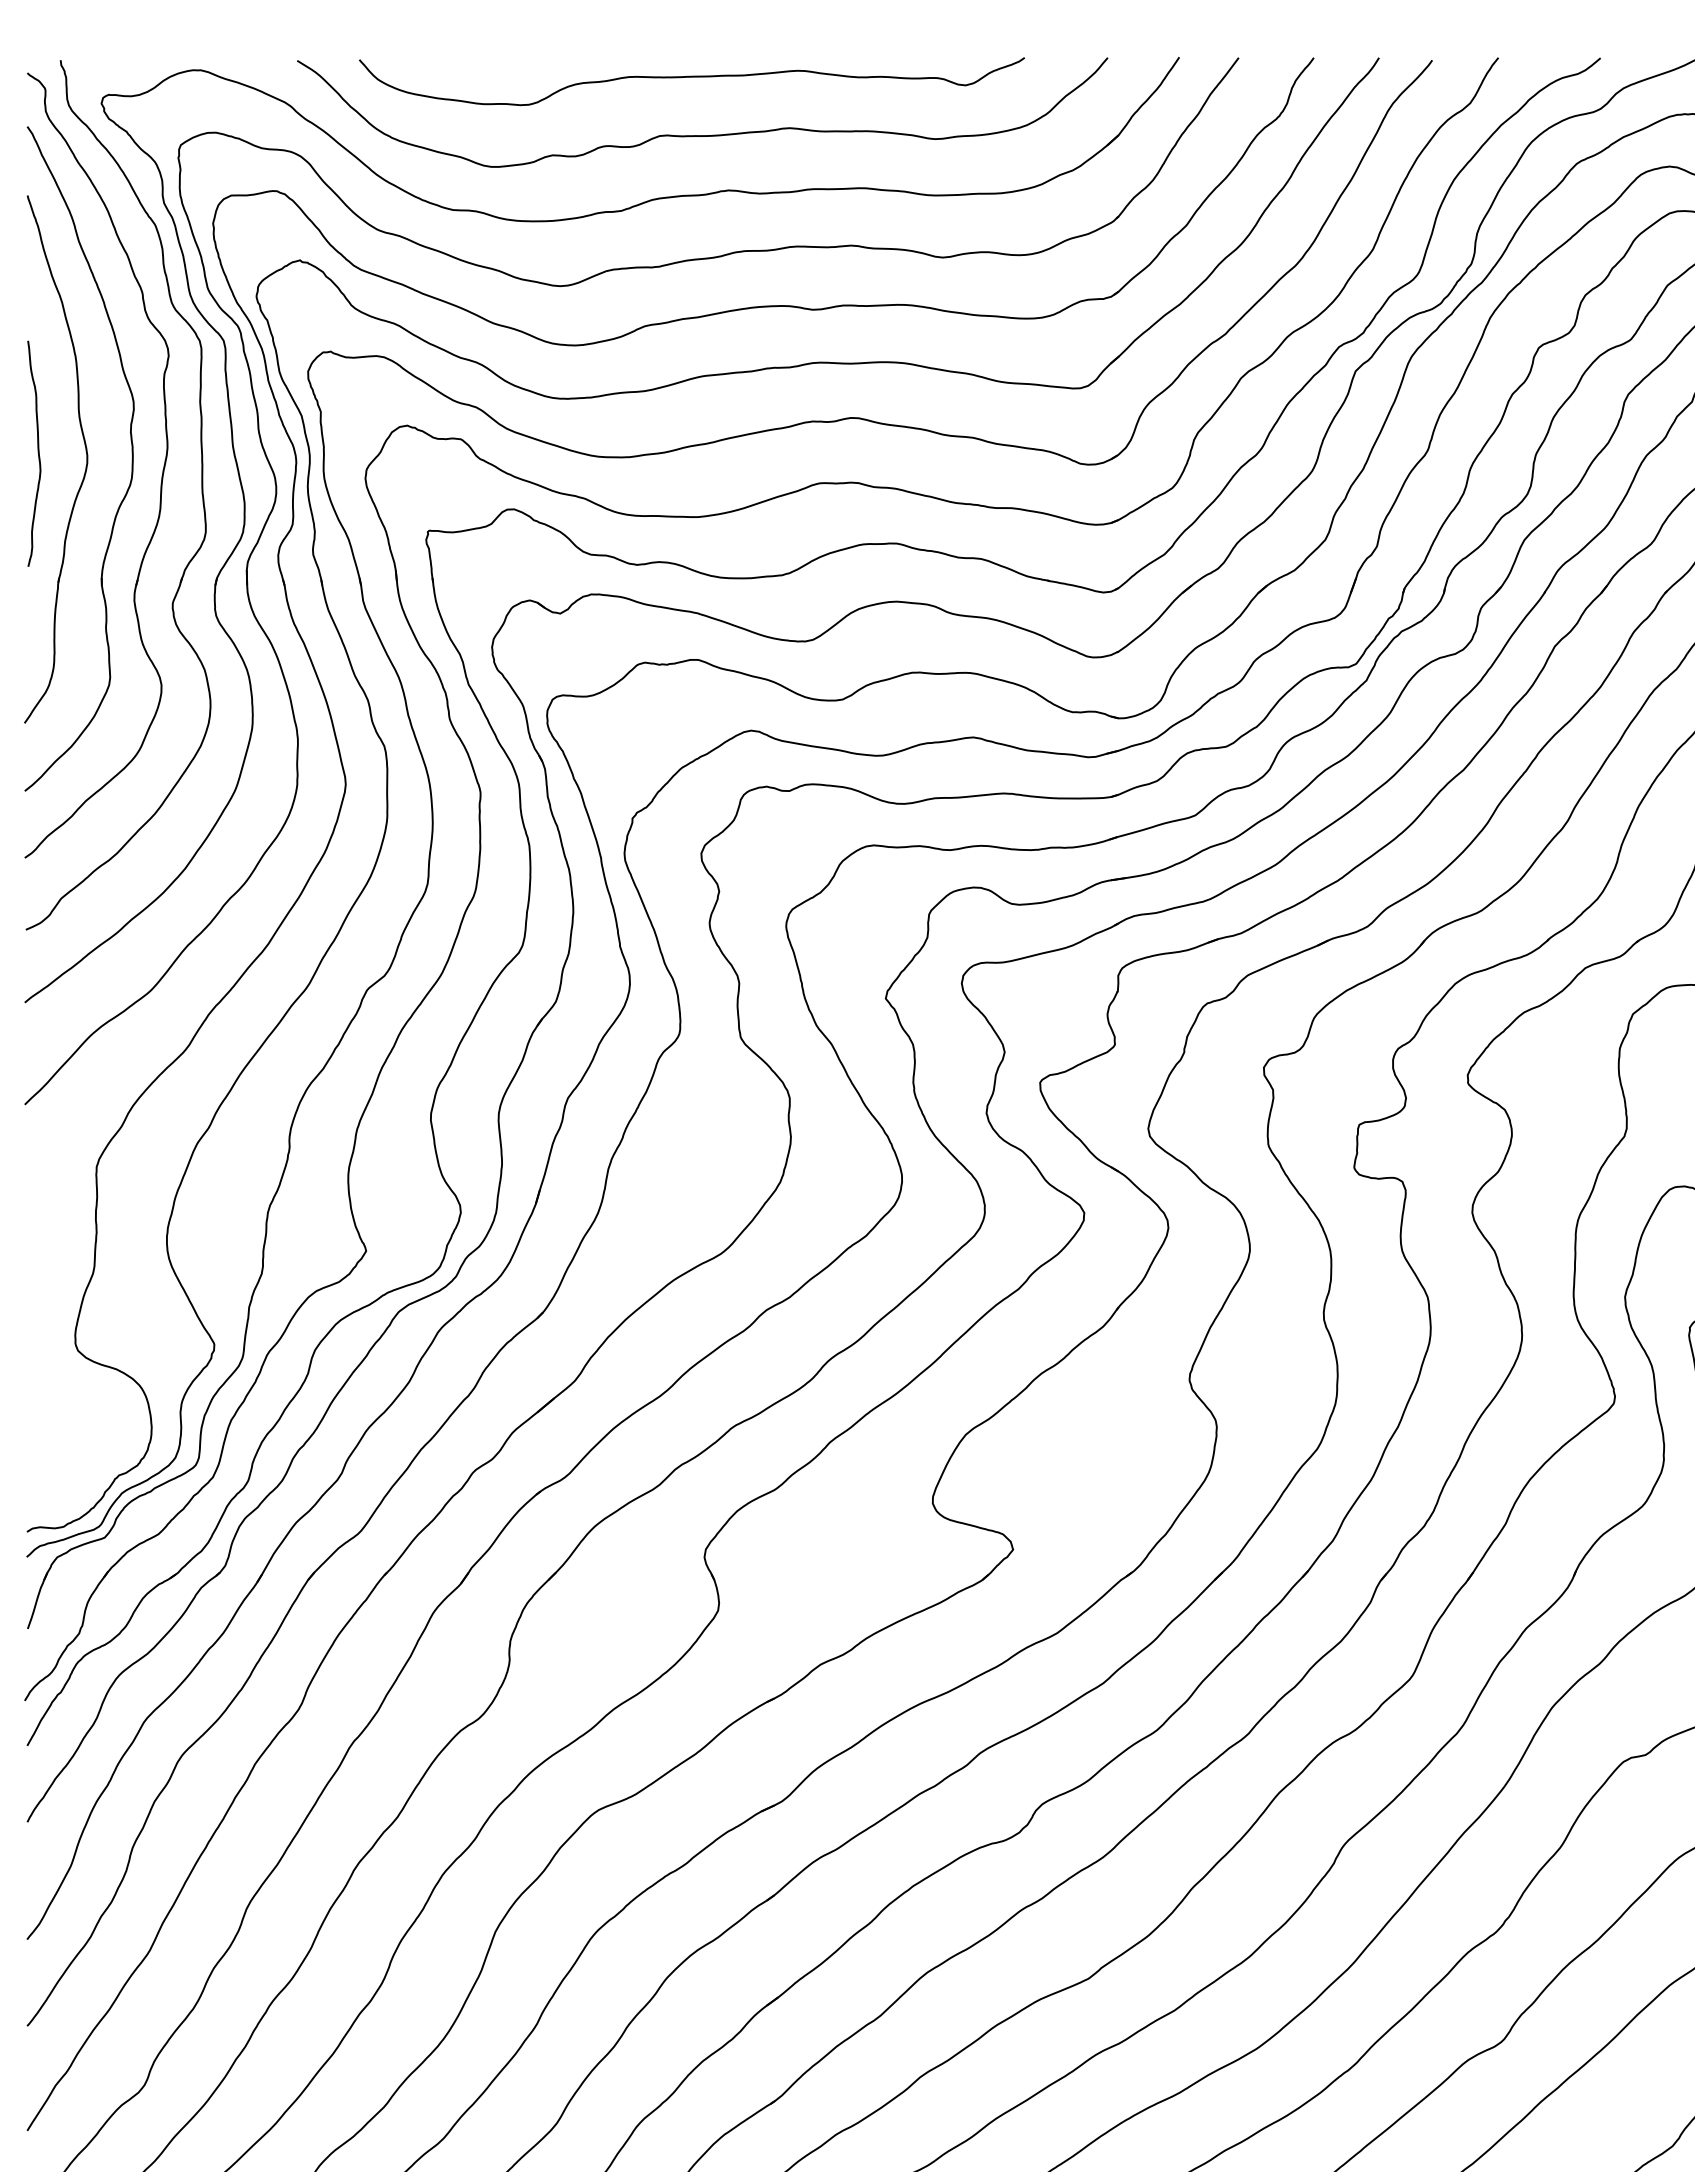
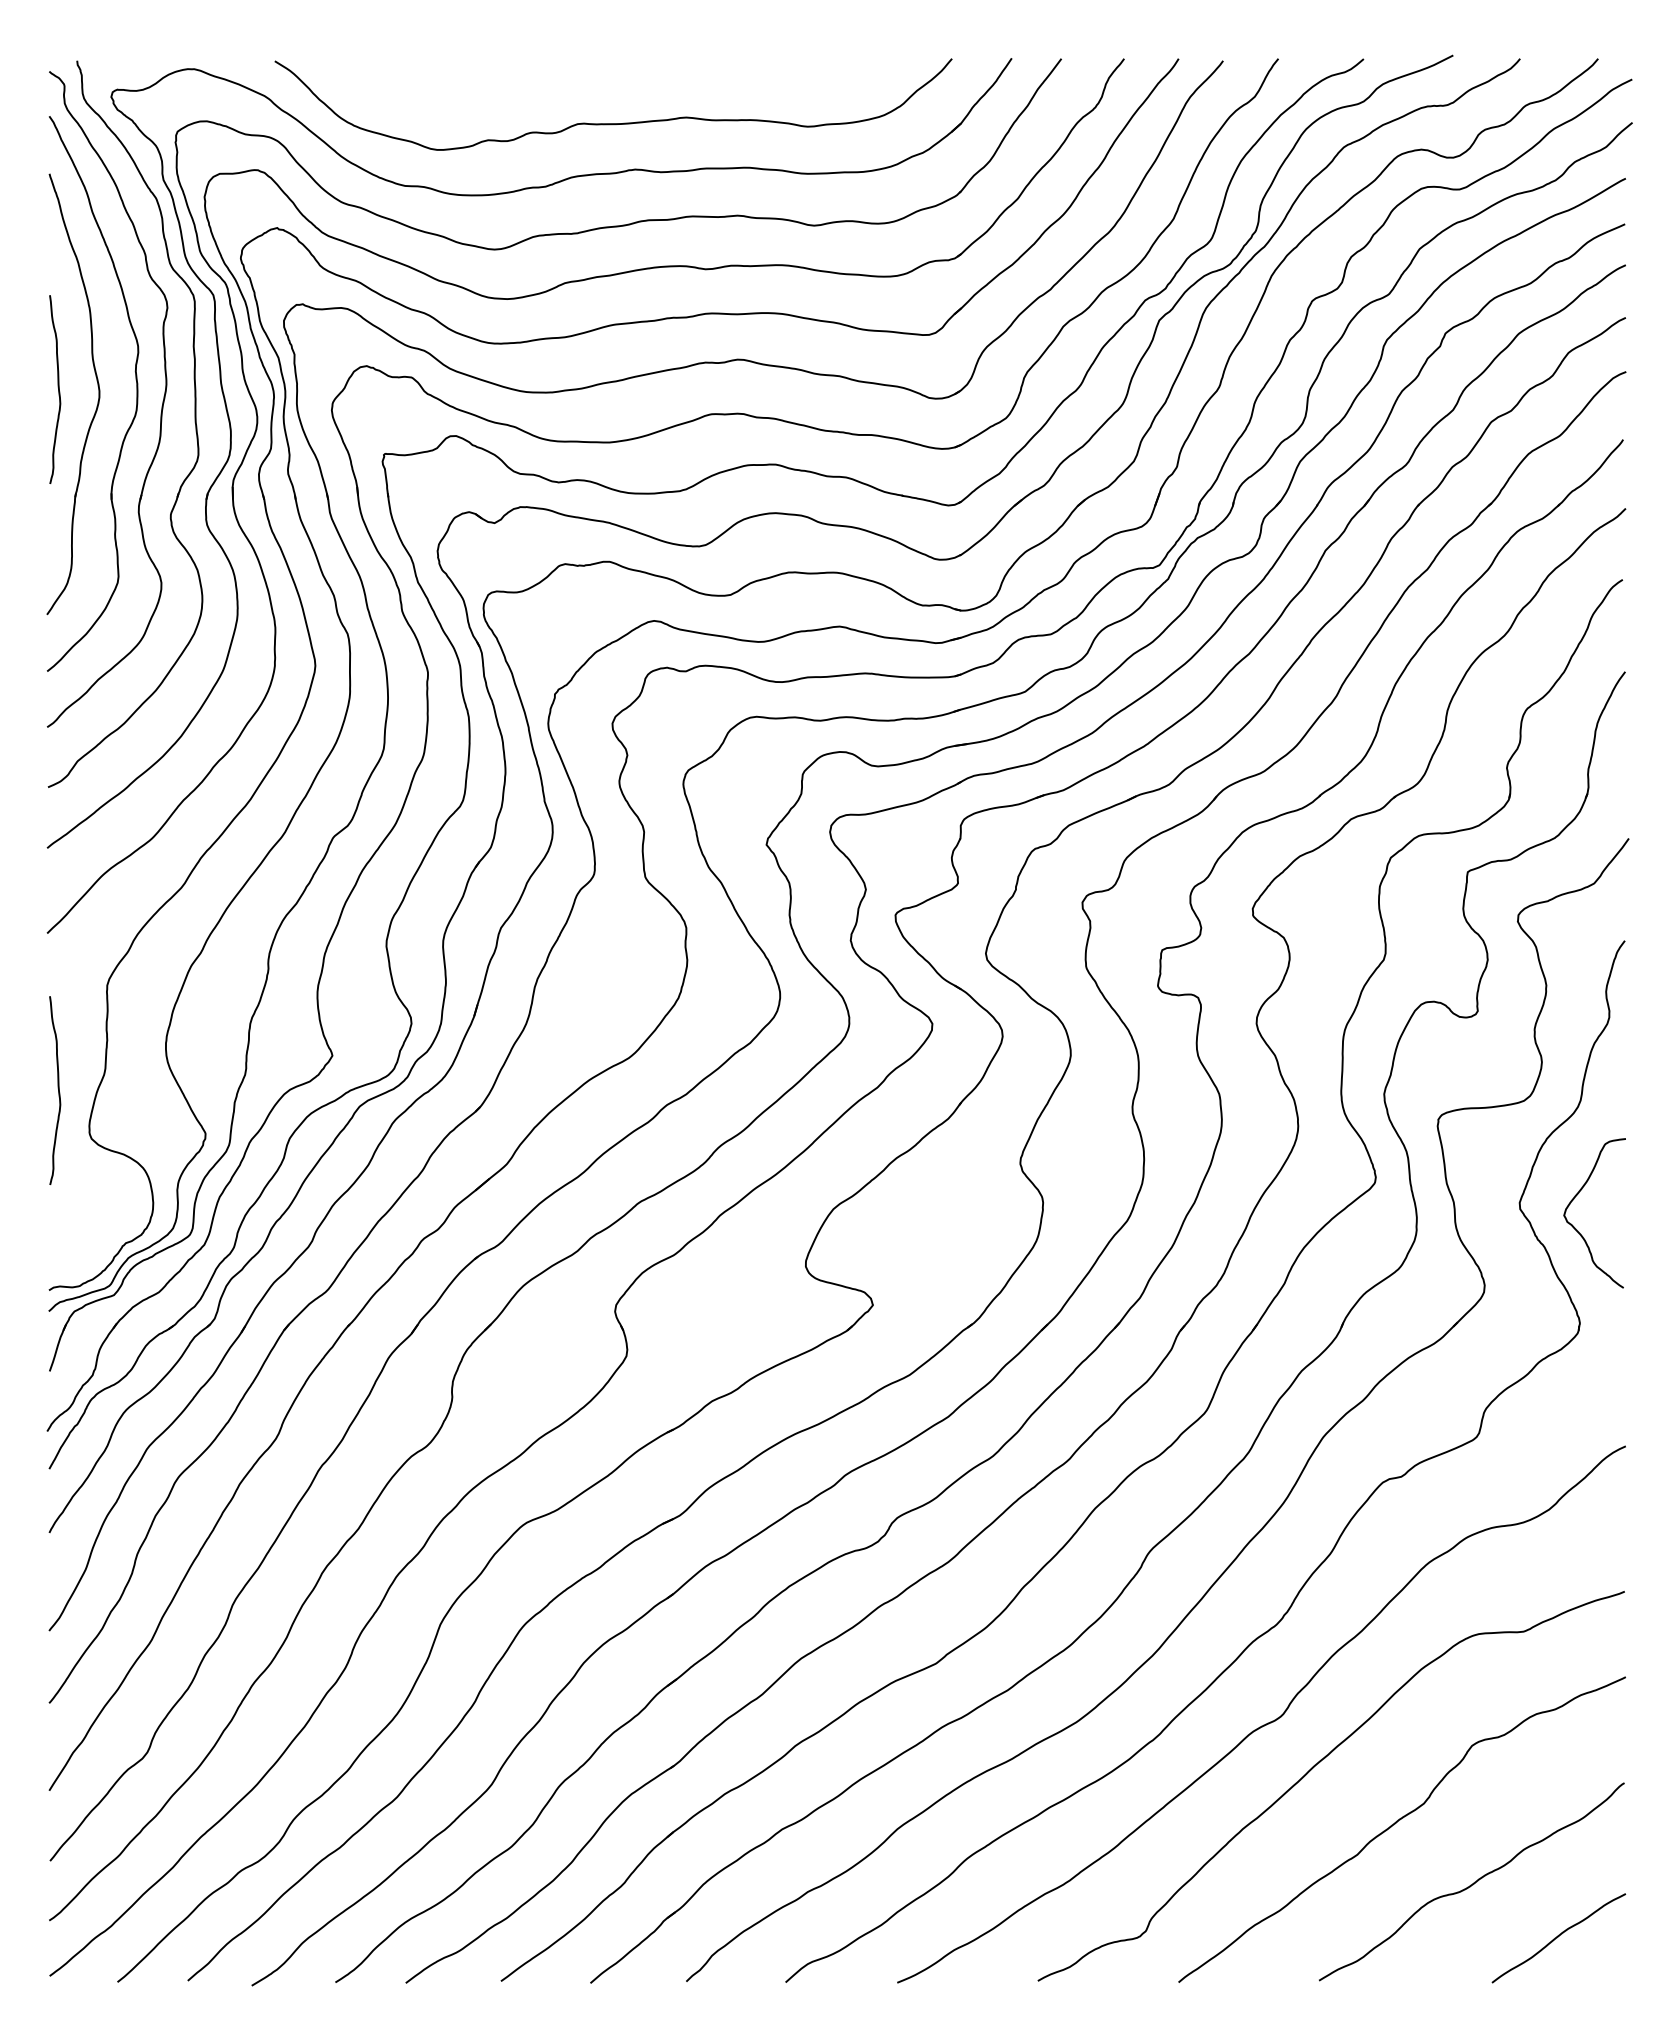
curve: (691, 77) -> (604, 75), removed
curve: (37, 1290) -> (57, 1088), added

